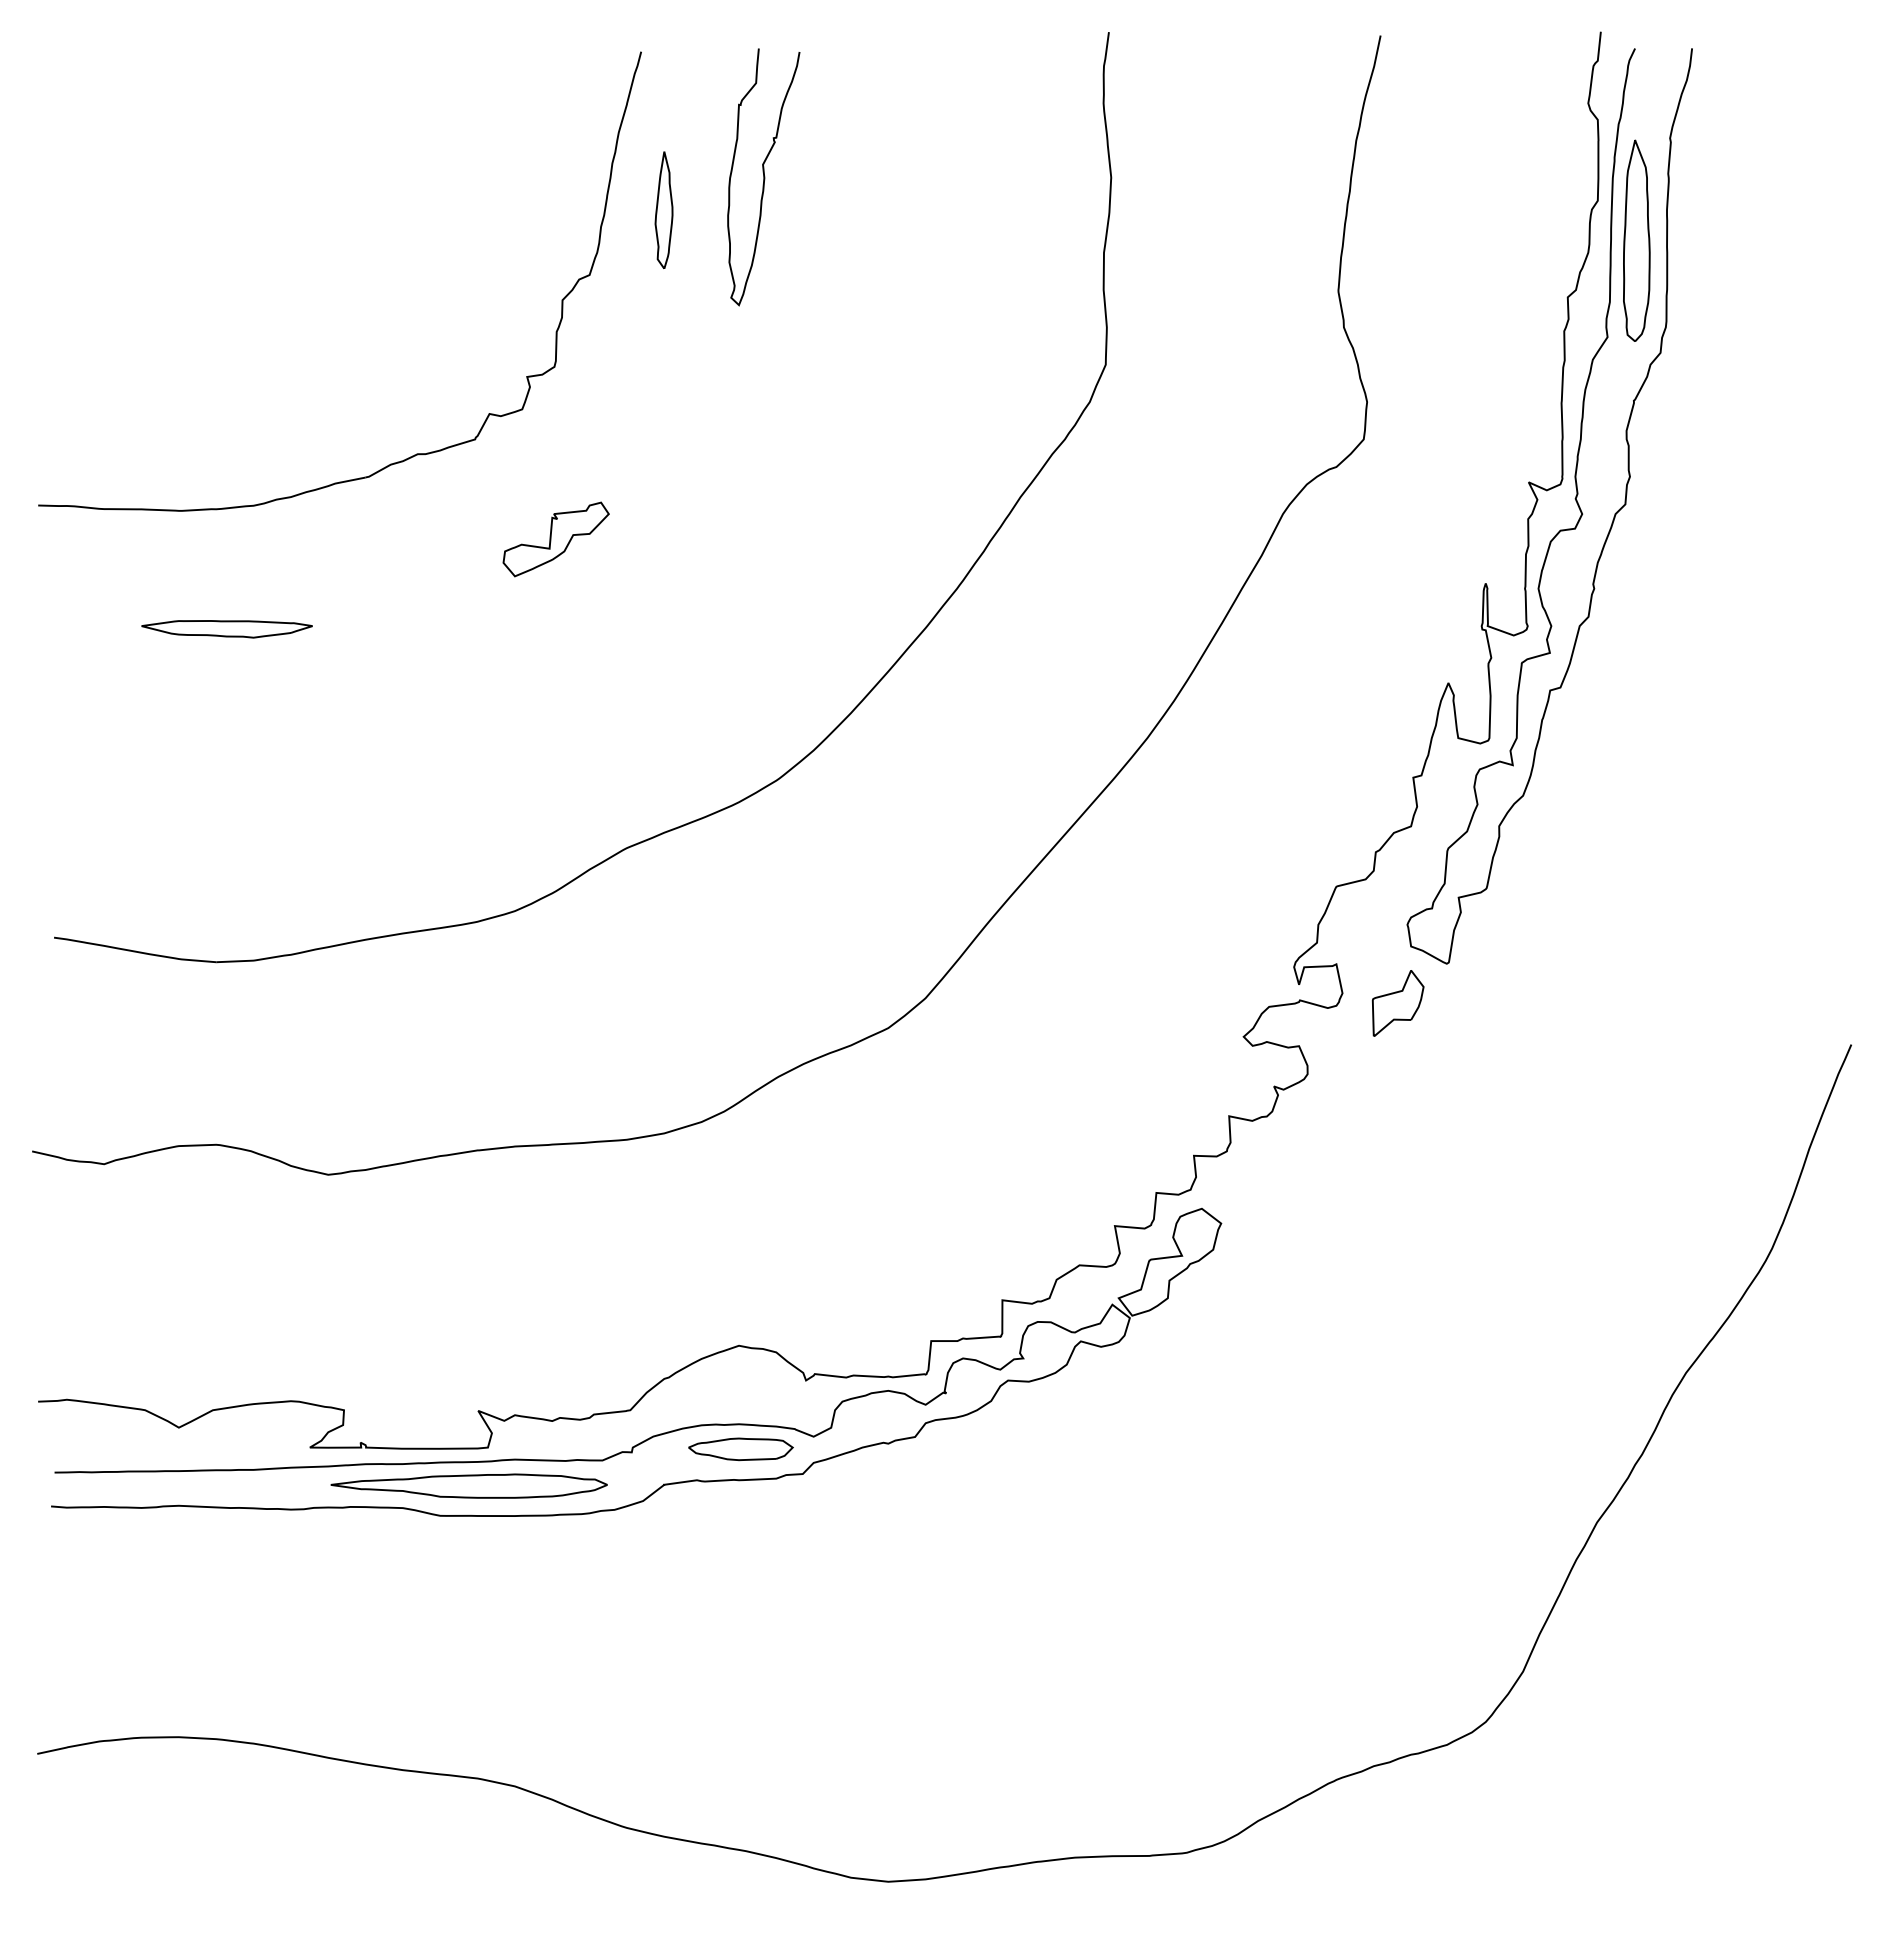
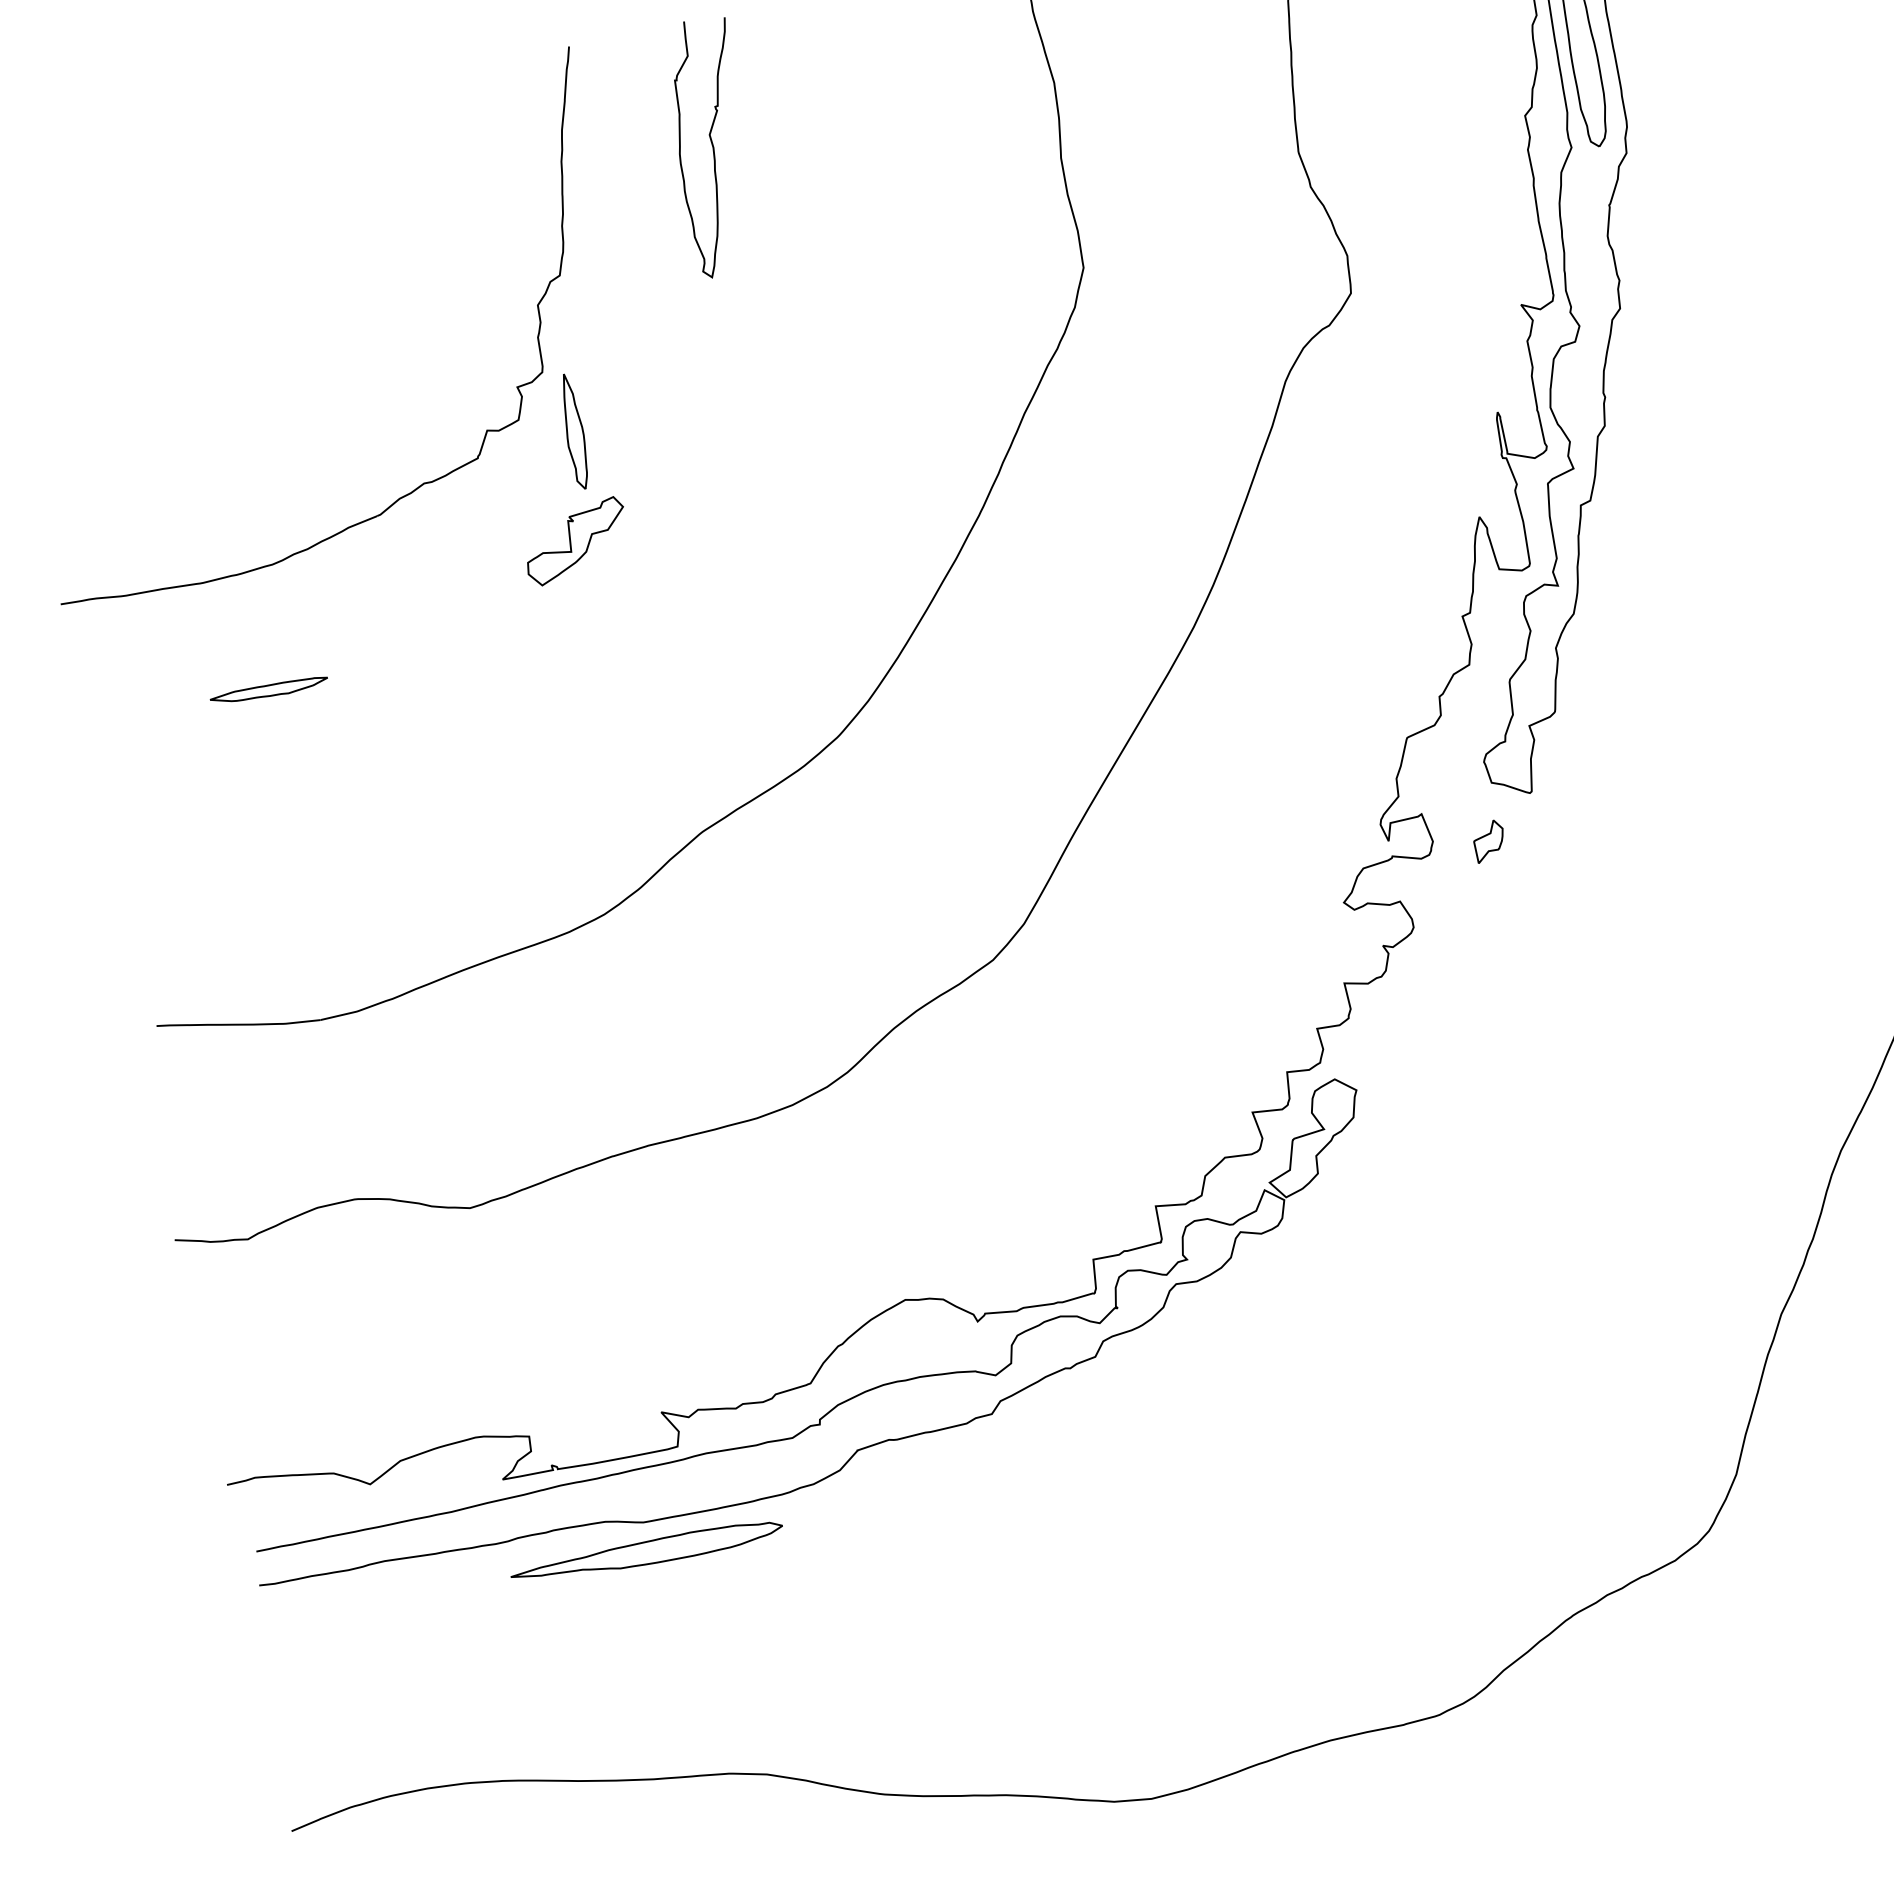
part: (663, 209) -> (573, 431), moved
part: (226, 629) -> (268, 691), size x0.7
part: (1397, 1003) -> (1488, 841), size x0.6
part: (740, 1449) -> (926, 1401), removed
part: (468, 1485) -> (646, 1552), moved

